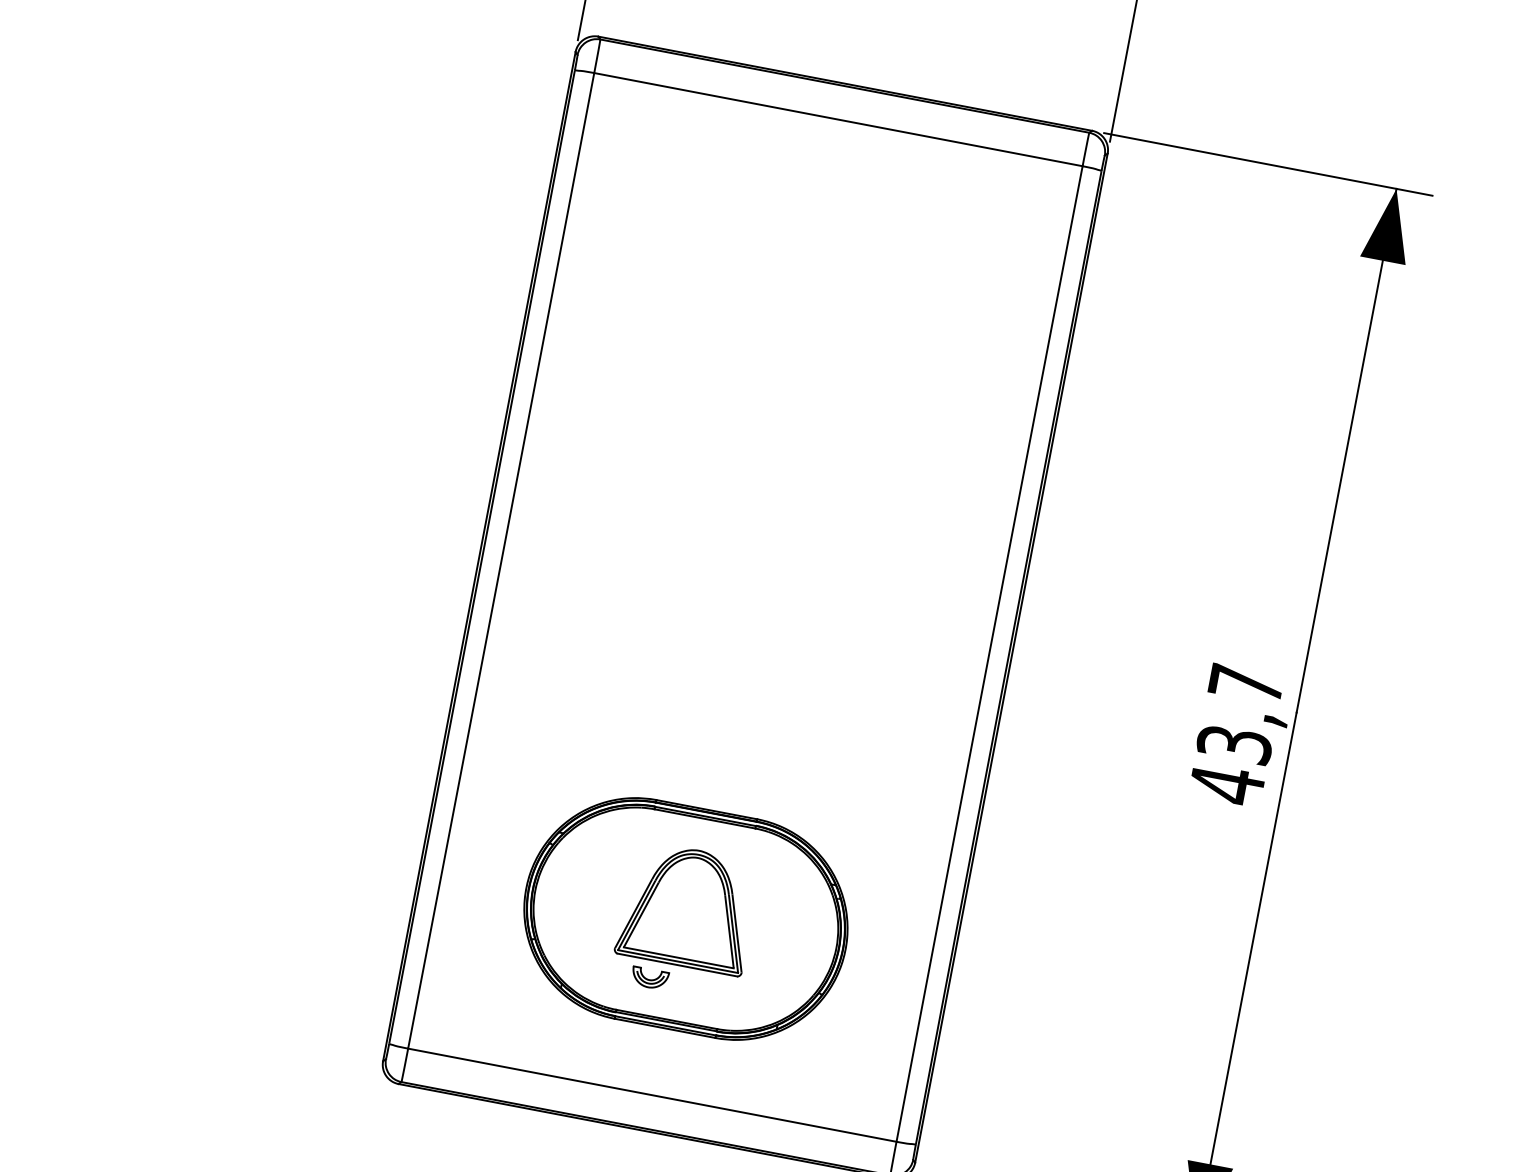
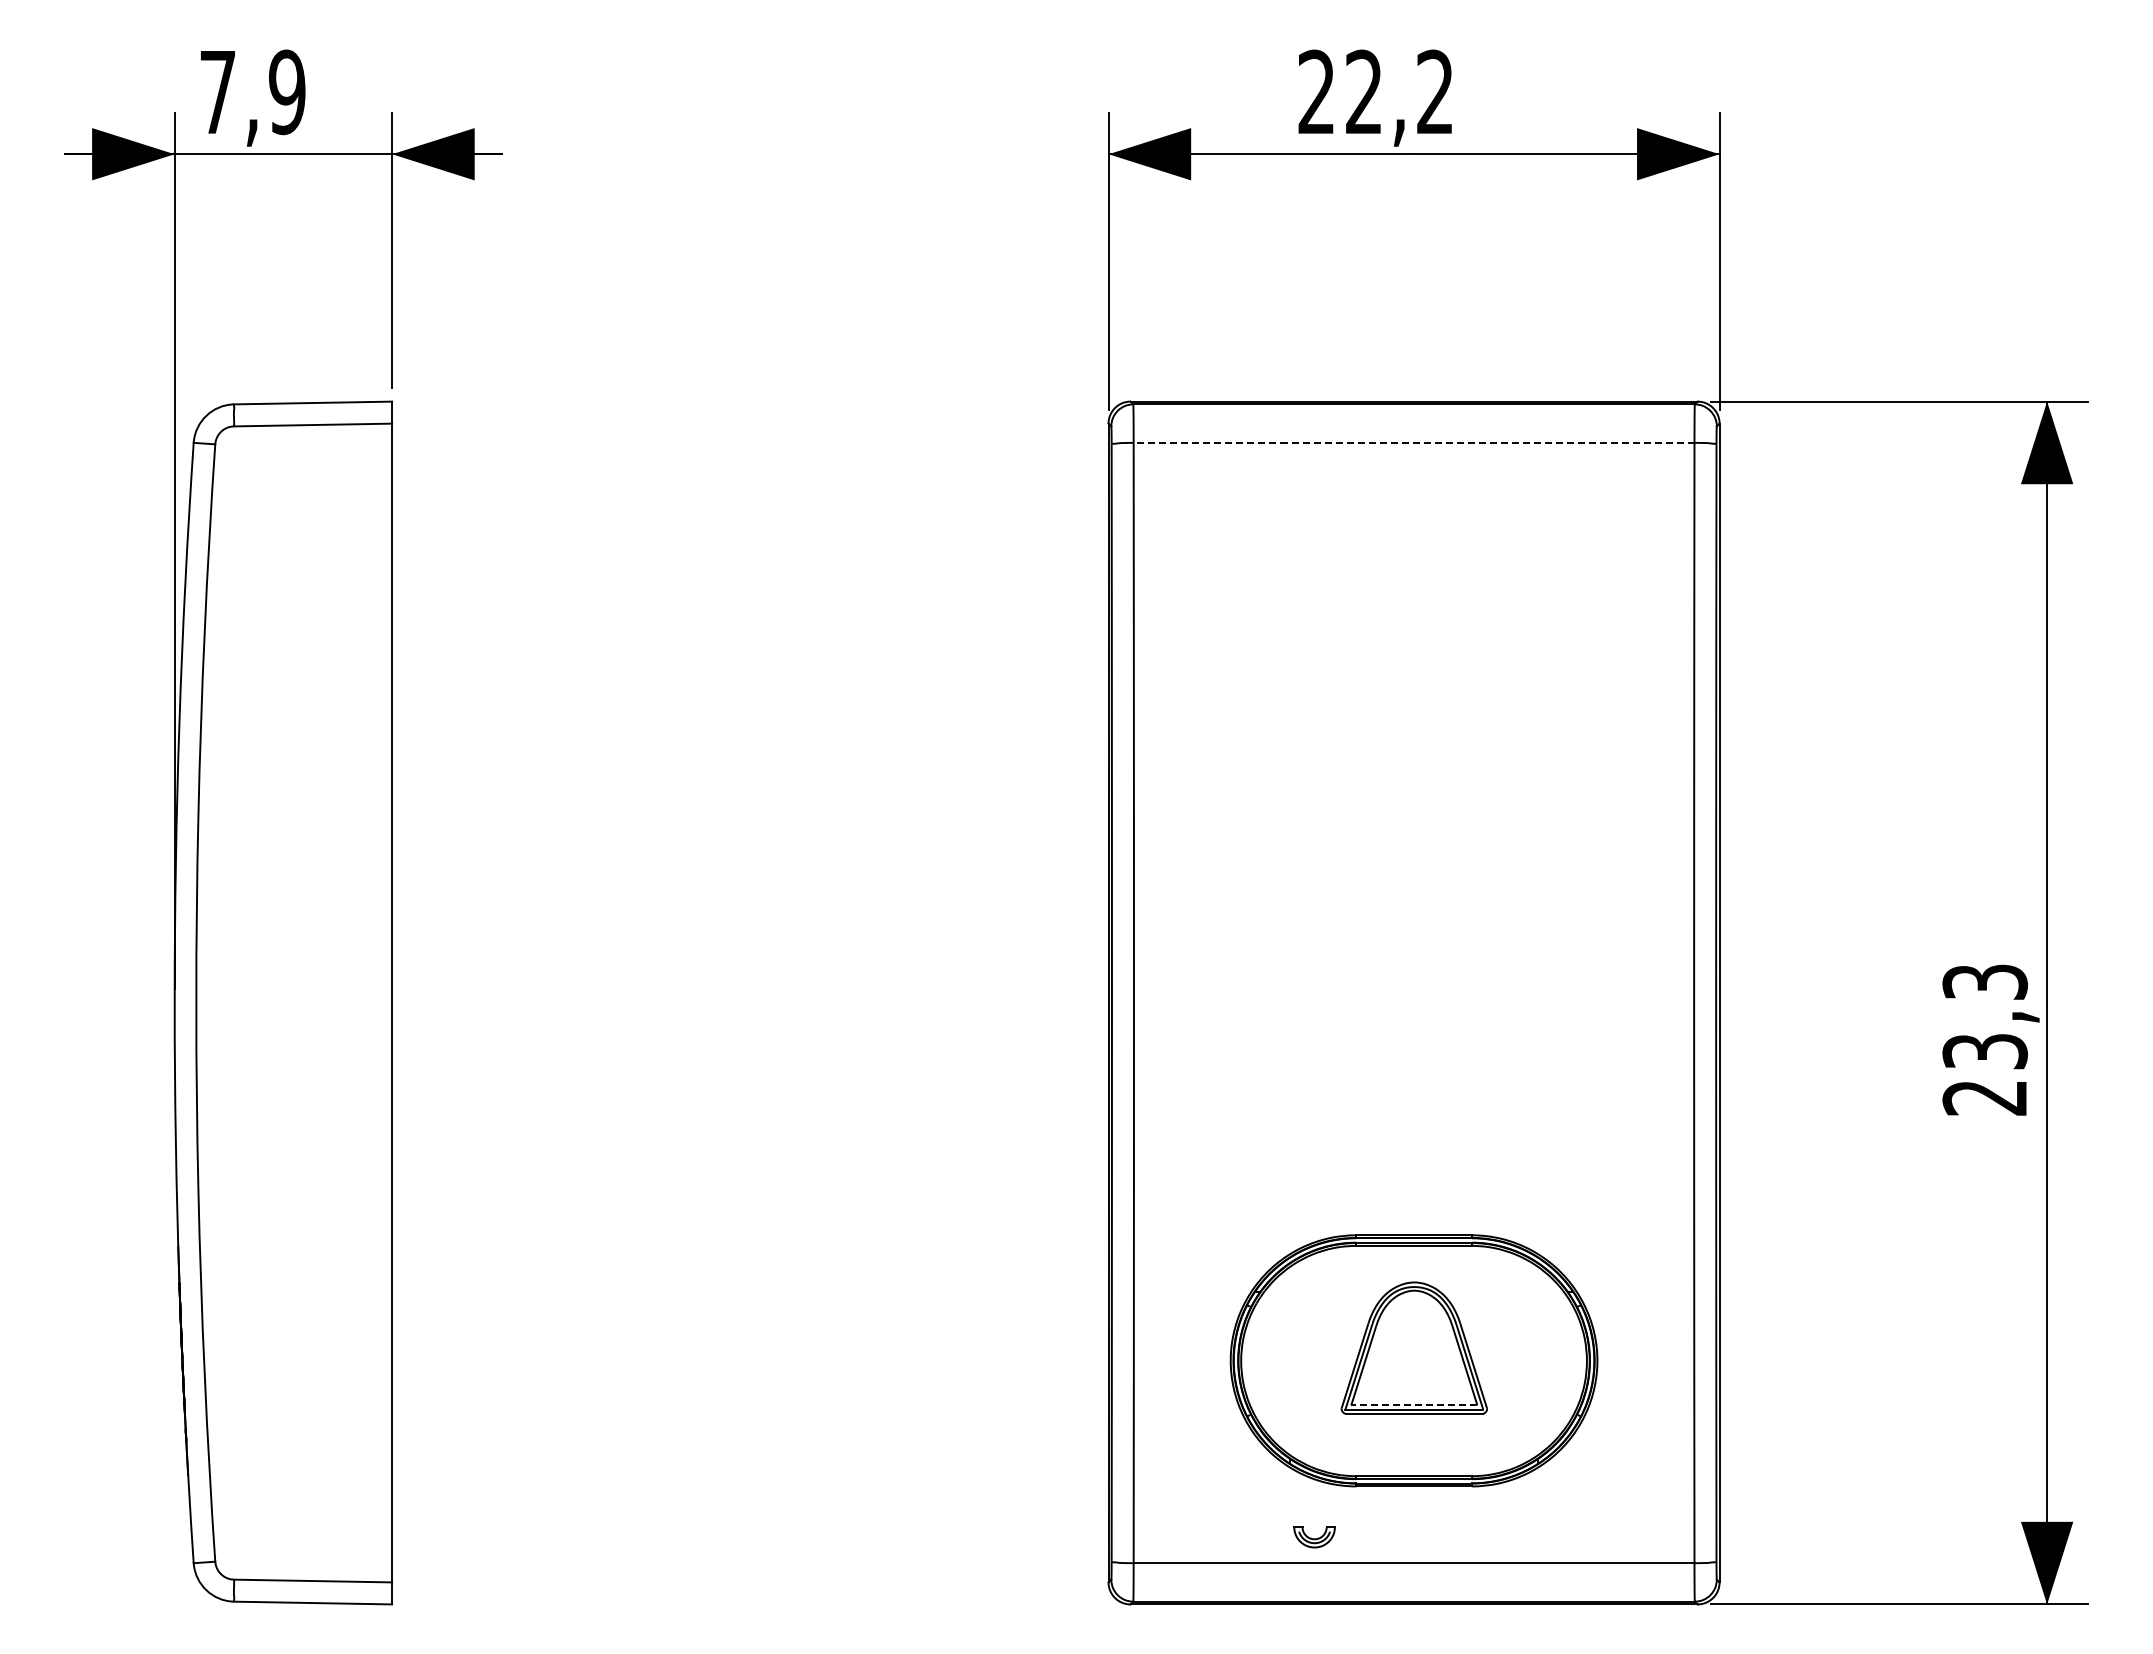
line: (838, 119) -> (1413, 442), solid -> dashed
text: (1235, 734) -> (1984, 1040), 43,7 -> 23,3
line: (678, 957) -> (1413, 1405), solid -> dashed
part: (649, 978) -> (1314, 1537), moved

